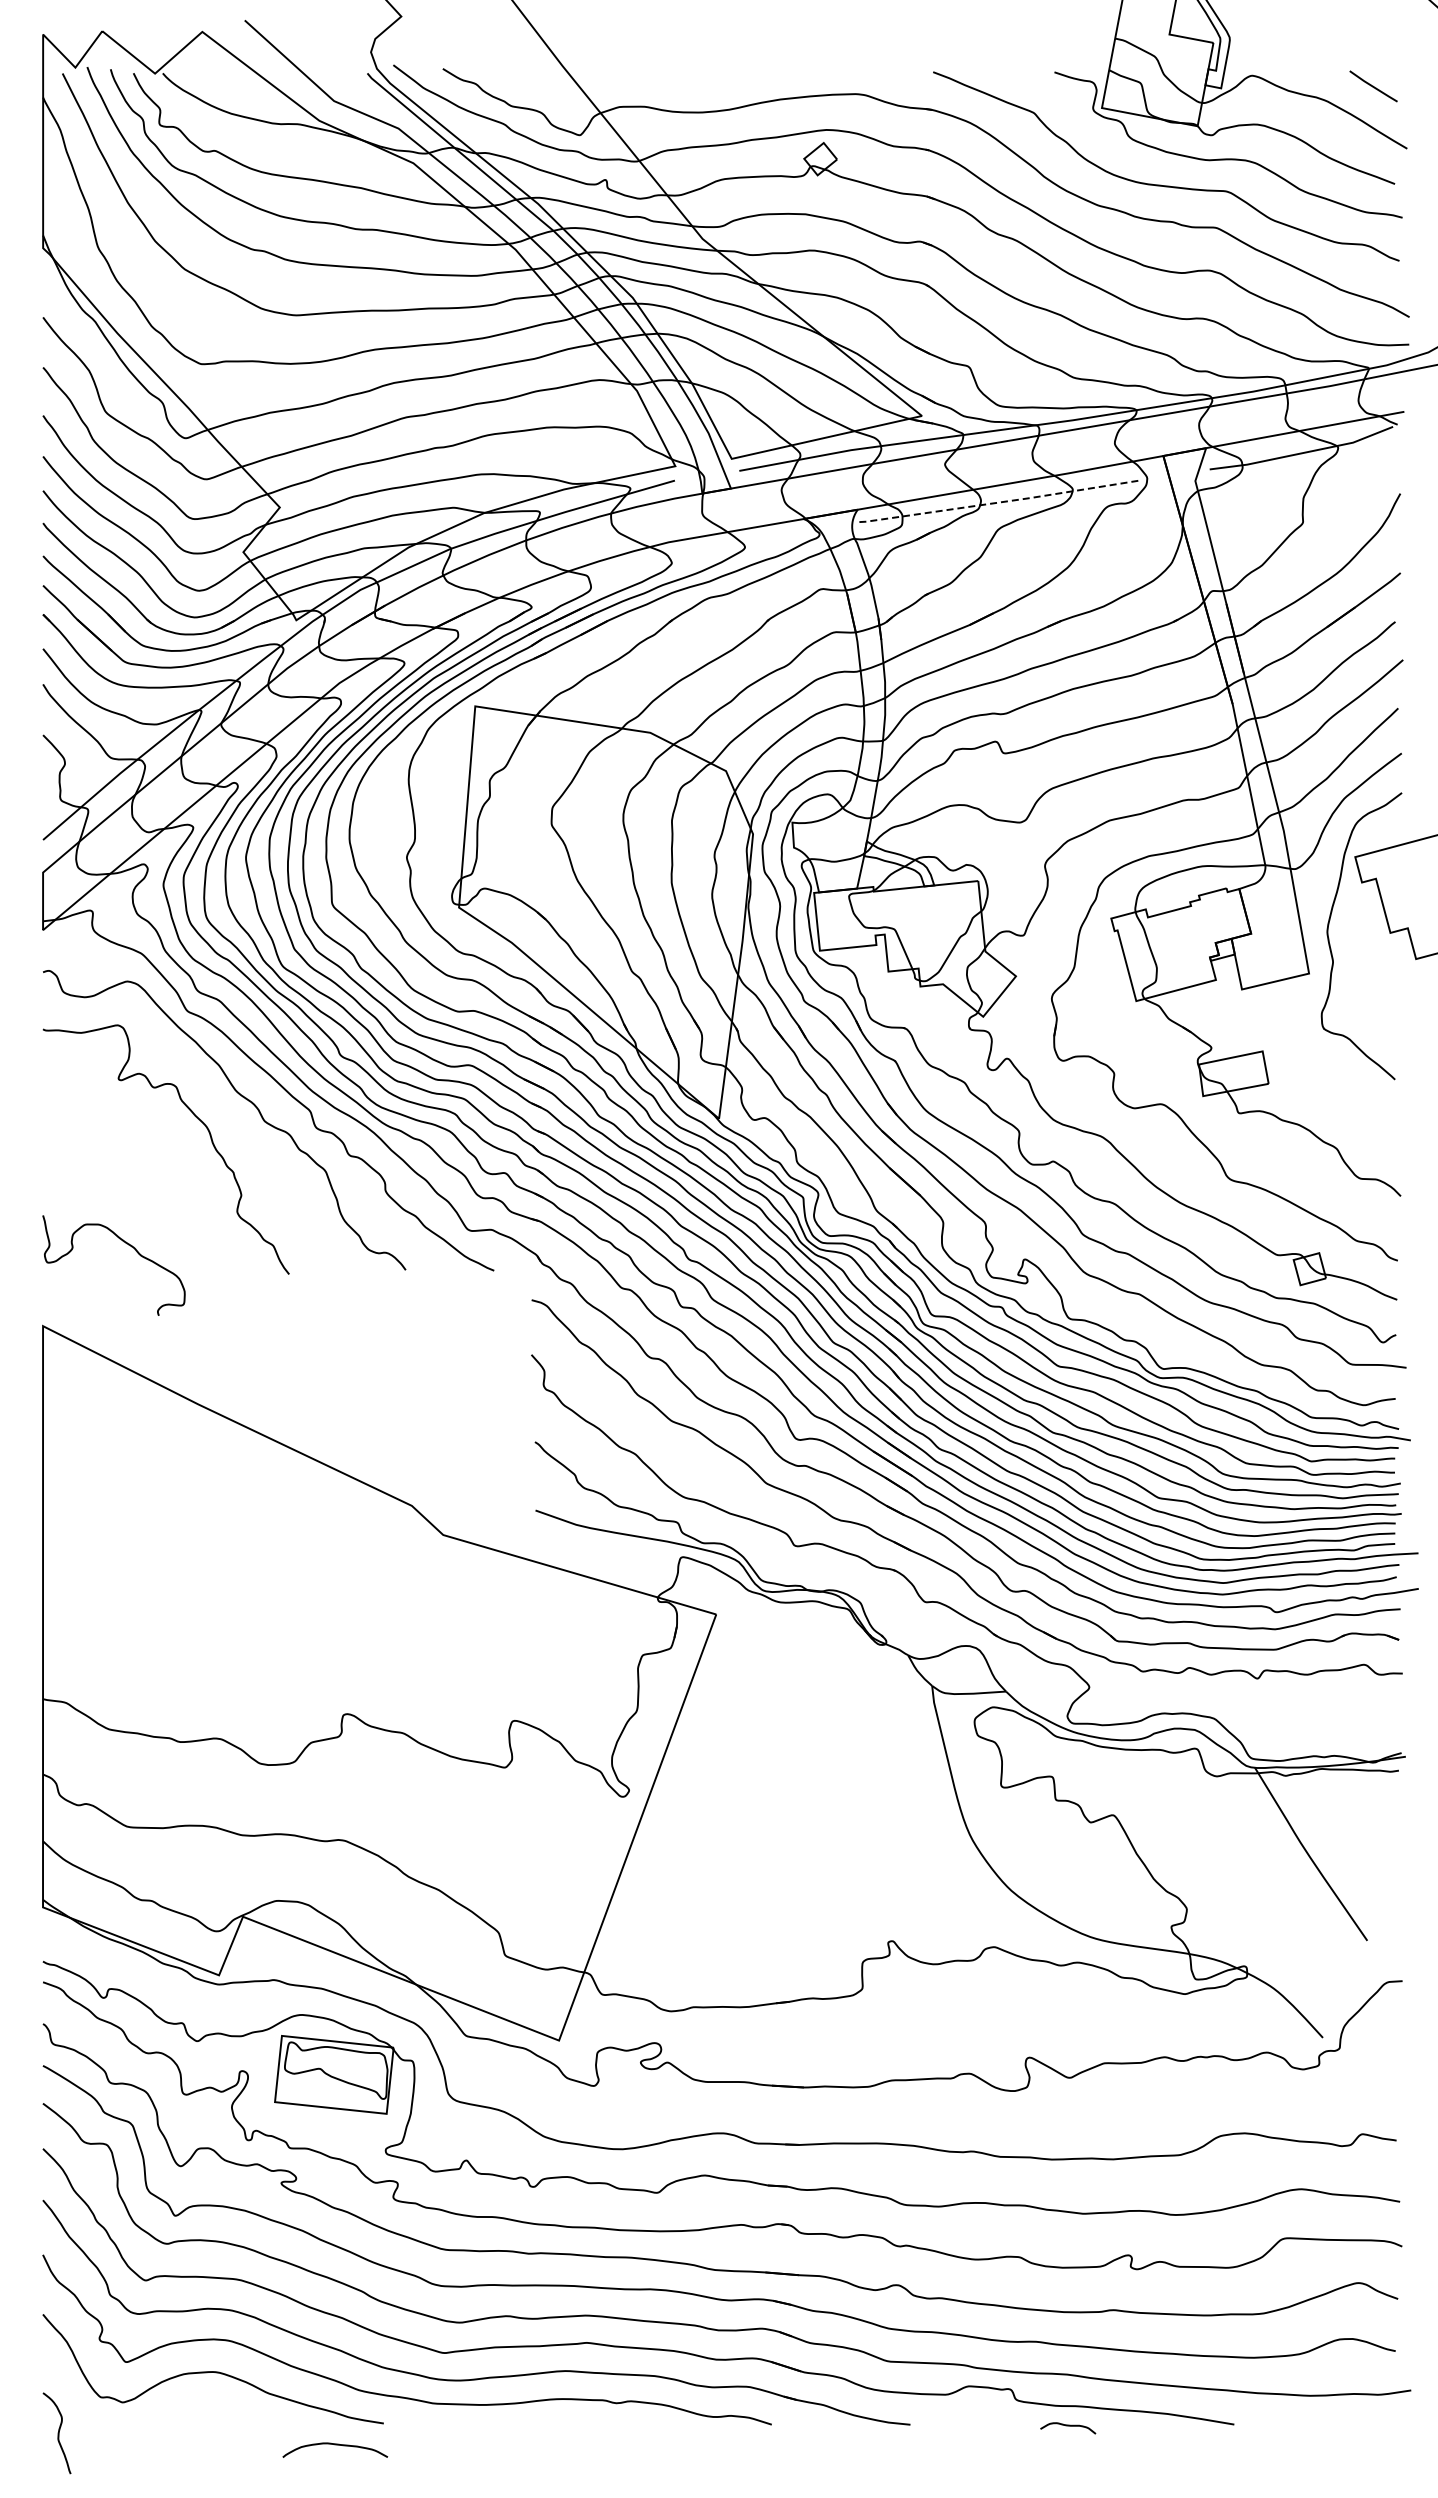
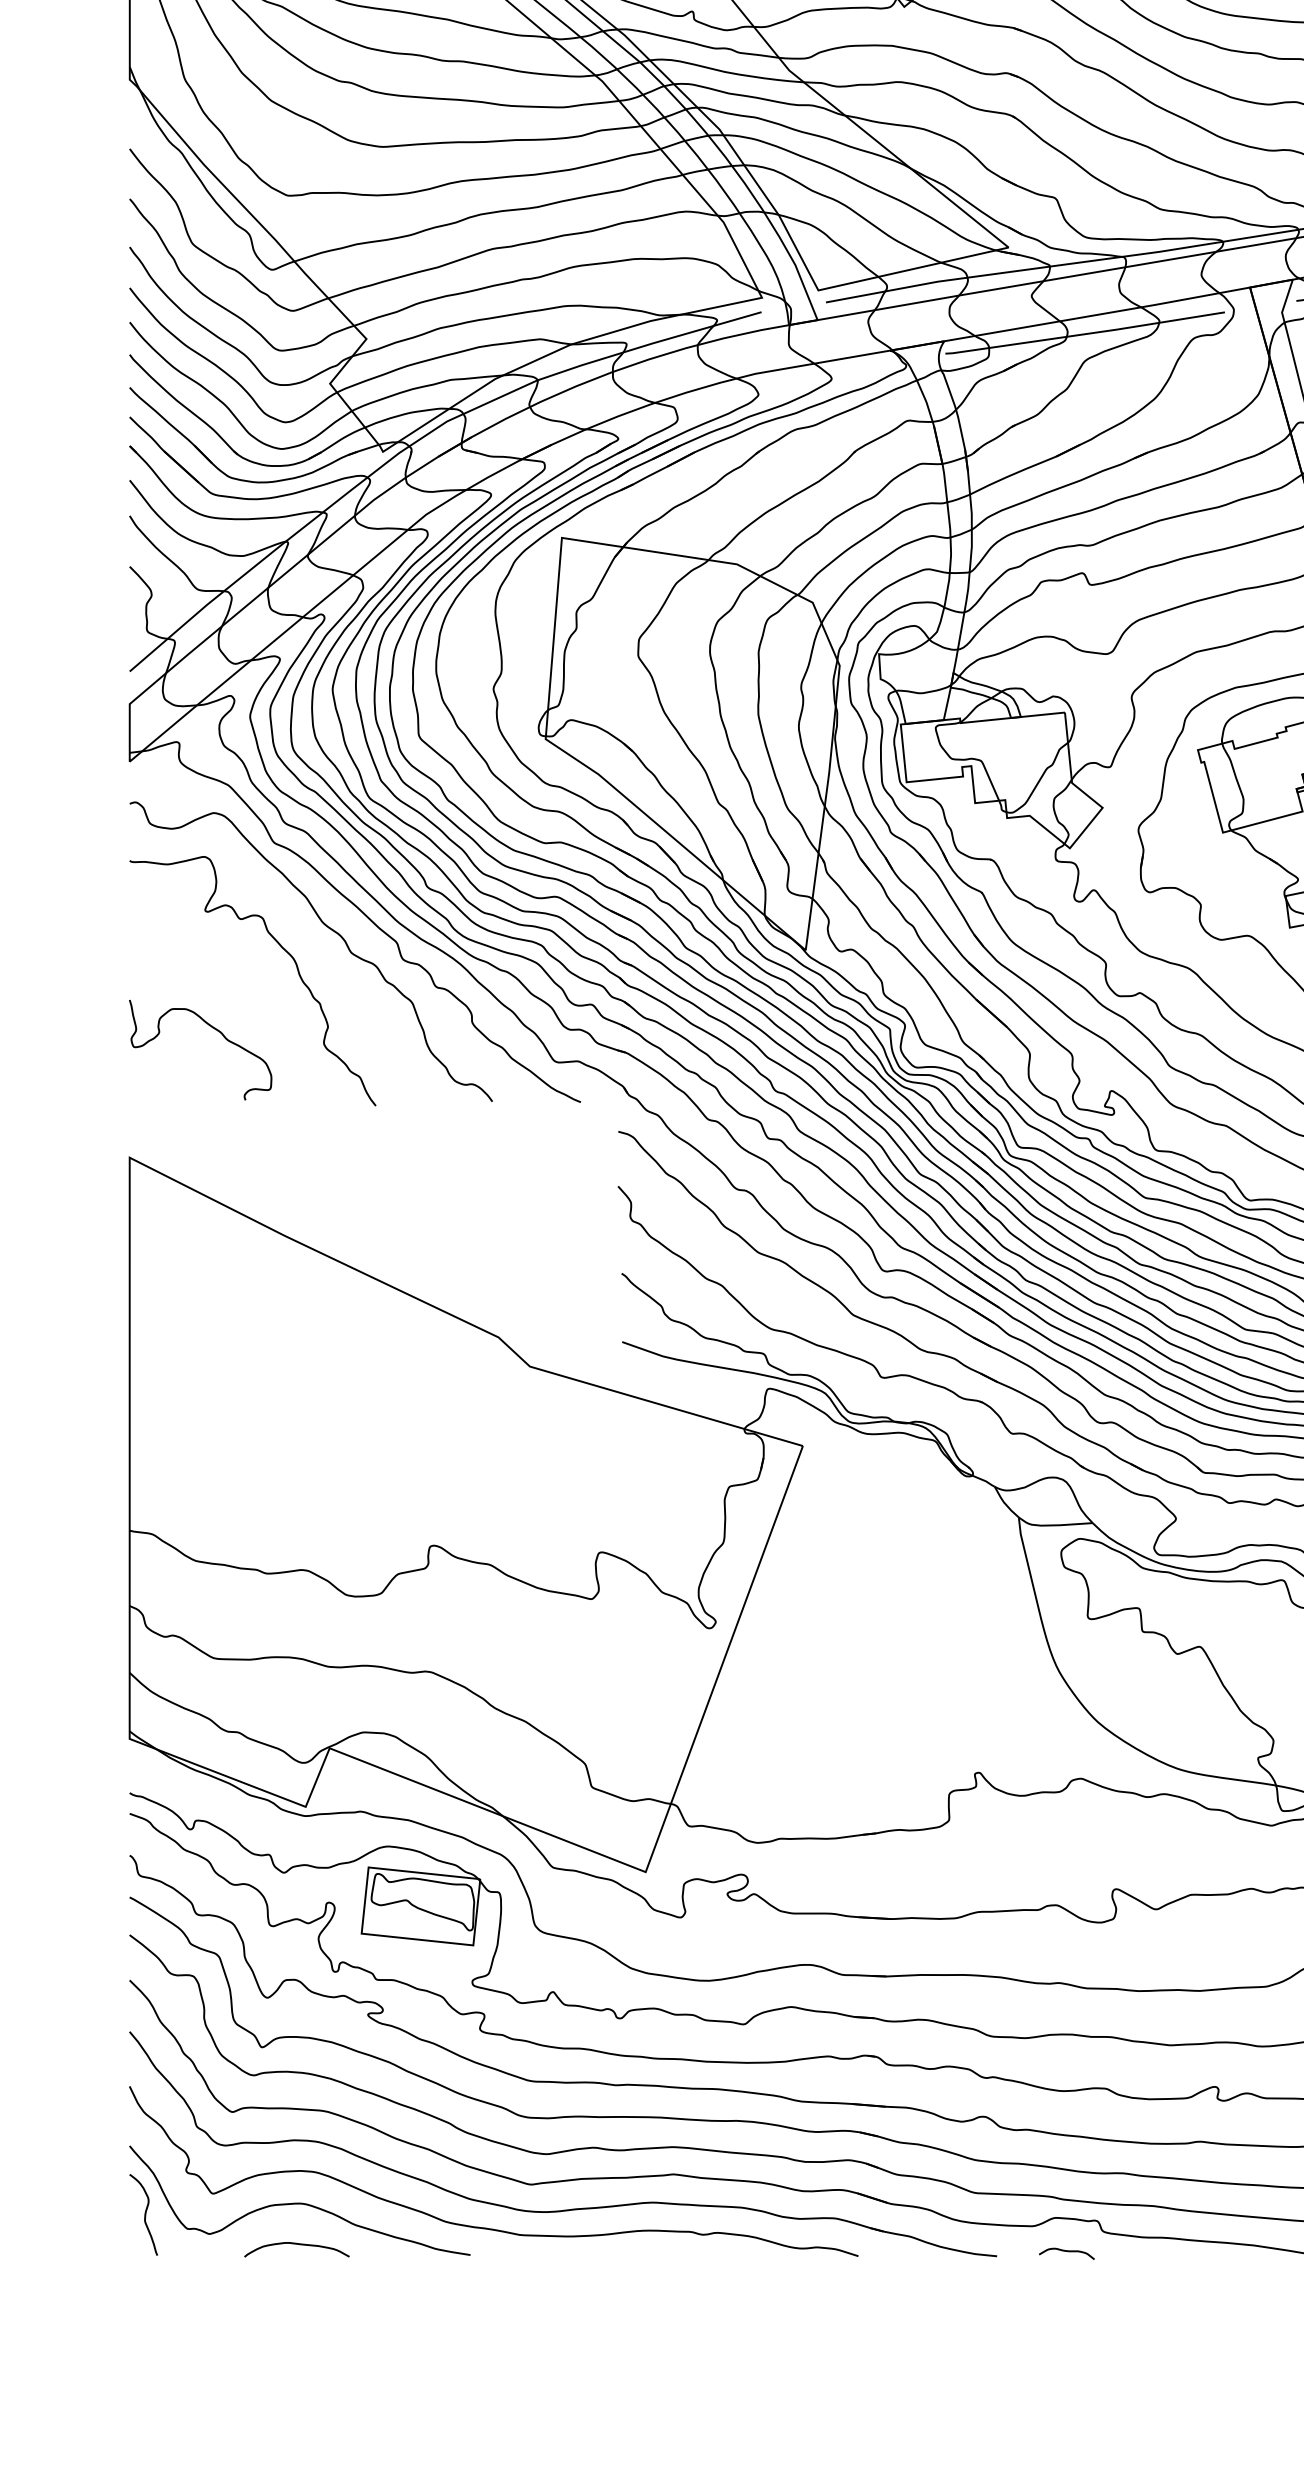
line: (998, 502) -> (1085, 334), dashed -> solid
curve: (128, 1245) -> (215, 1030), moved
curve: (1068, 2426) -> (1067, 2252), moved
curve: (57, 2433) -> (144, 2215), moved
curve: (335, 2445) -> (297, 2245), moved

